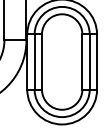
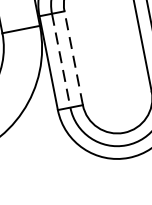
line: (34, 62) -> (61, 61), solid -> dashed
line: (41, 62) -> (73, 59), solid -> dashed

